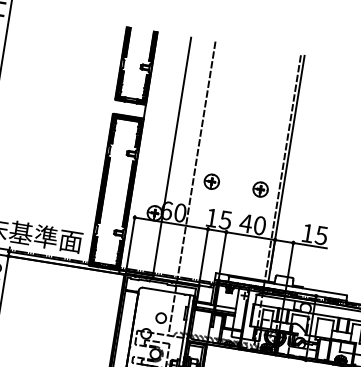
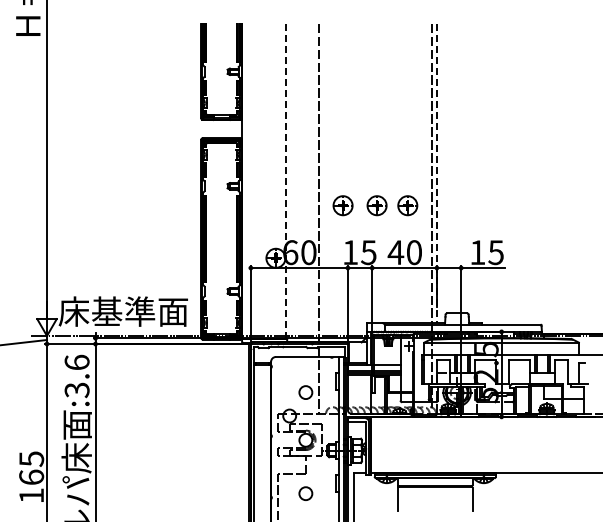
line: (172, 156) -> (286, 181), solid -> dashed
line: (286, 168) -> (436, 173), solid -> dashed
part: (237, 185) -> (376, 205), added

